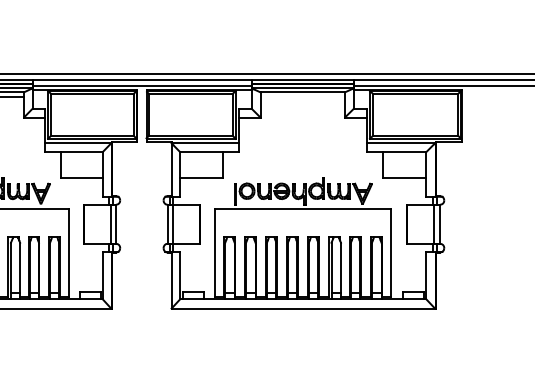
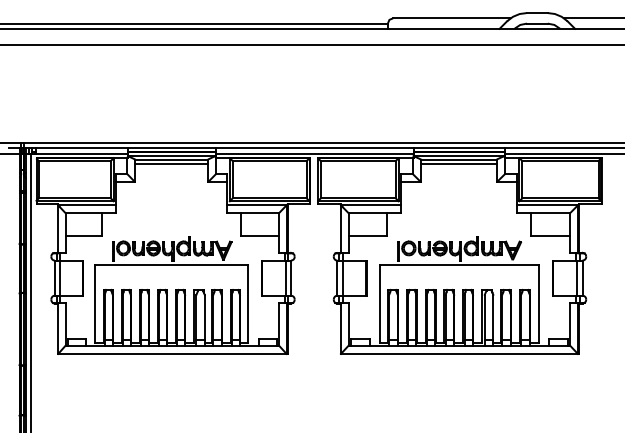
line: (302, 96) -> (458, 163), added

